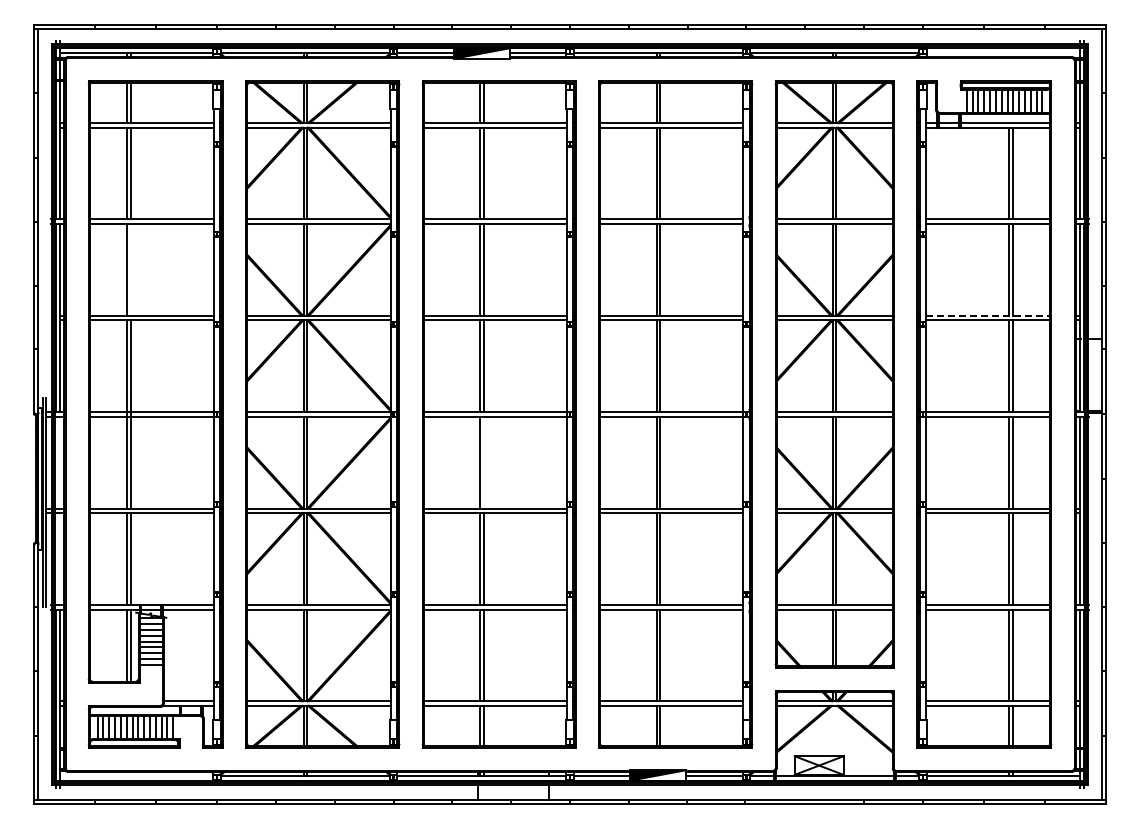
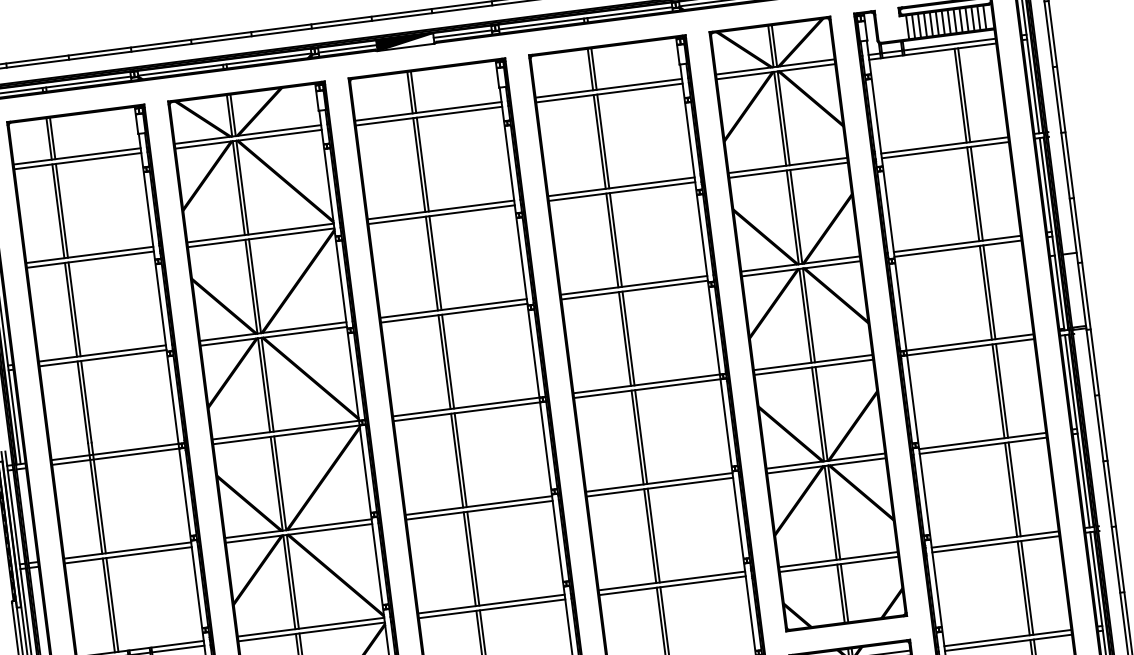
line: (130, 269) -> (74, 308), added
line: (988, 315) -> (957, 243), dashed -> solid
line: (483, 462) -> (460, 460), added

